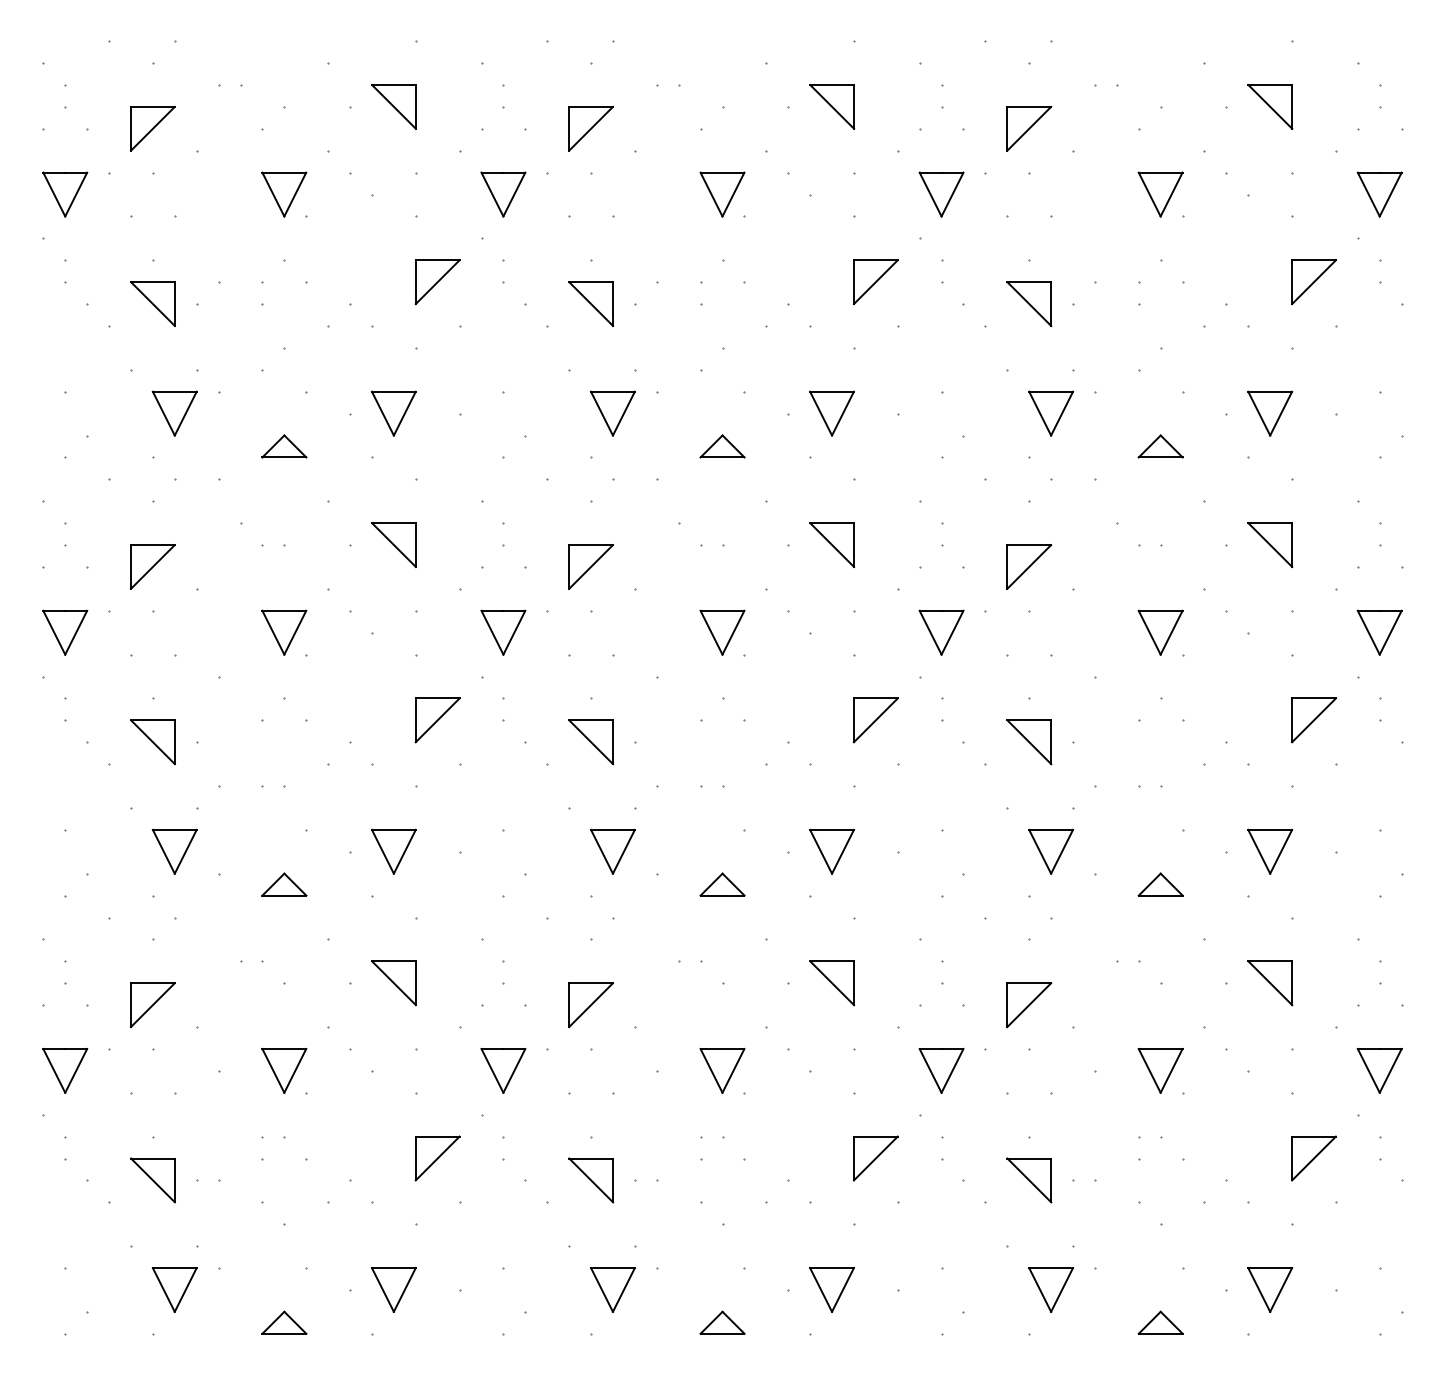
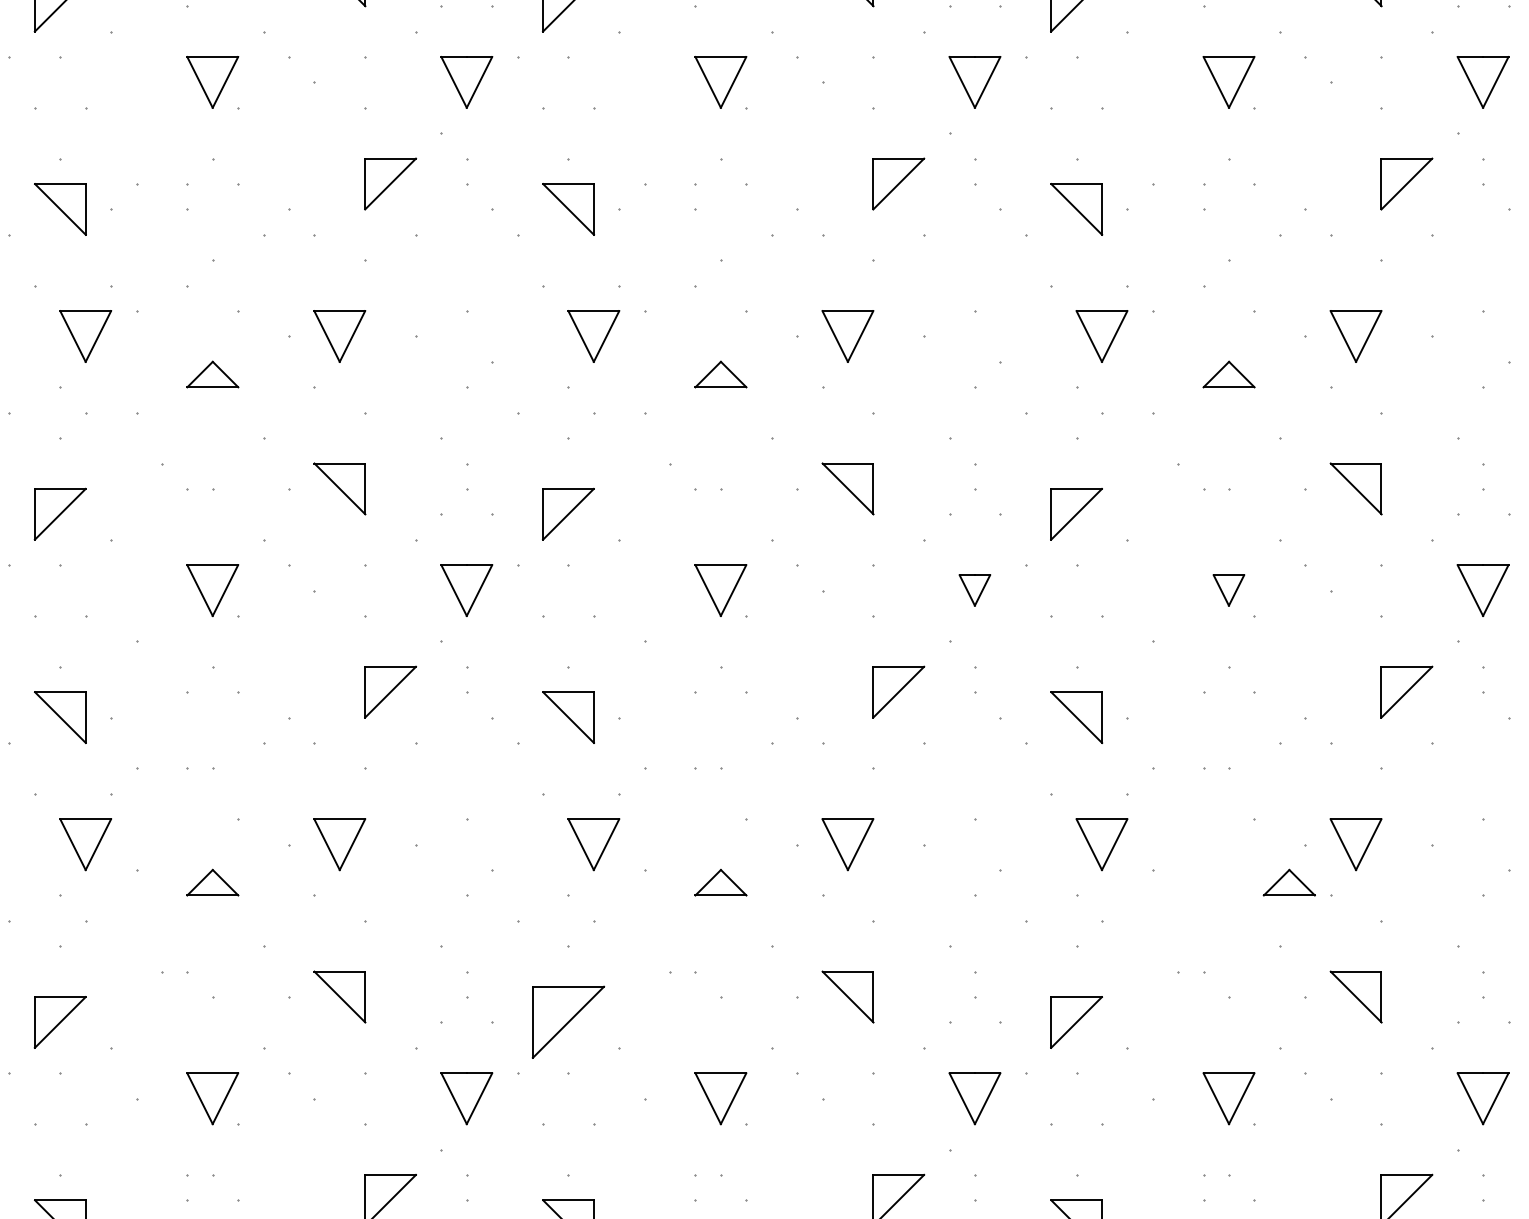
part: (941, 632) -> (974, 590), size x0.6
part: (1160, 632) -> (1228, 590), size x0.6
part: (1160, 884) -> (1289, 882), moved
part: (590, 1005) -> (567, 1022), size x1.4

